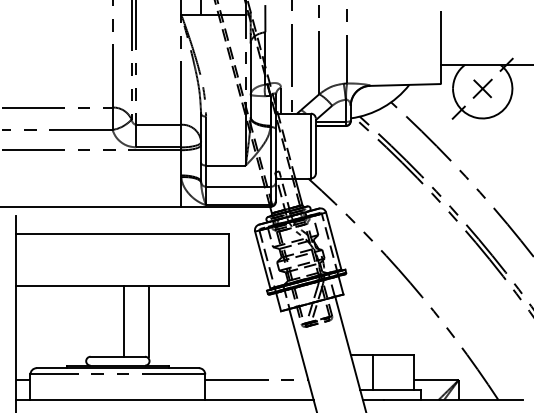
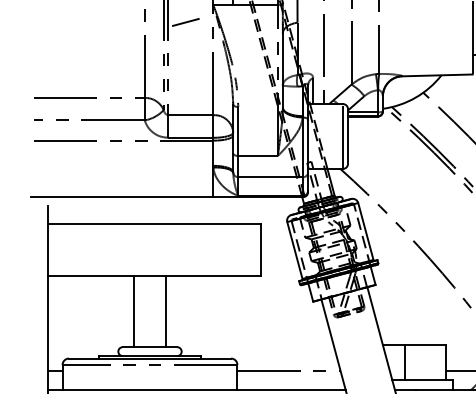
line: (153, 31) -> (185, 21), added
line: (124, 320) -> (134, 310), moved
line: (148, 320) -> (165, 310), moved

